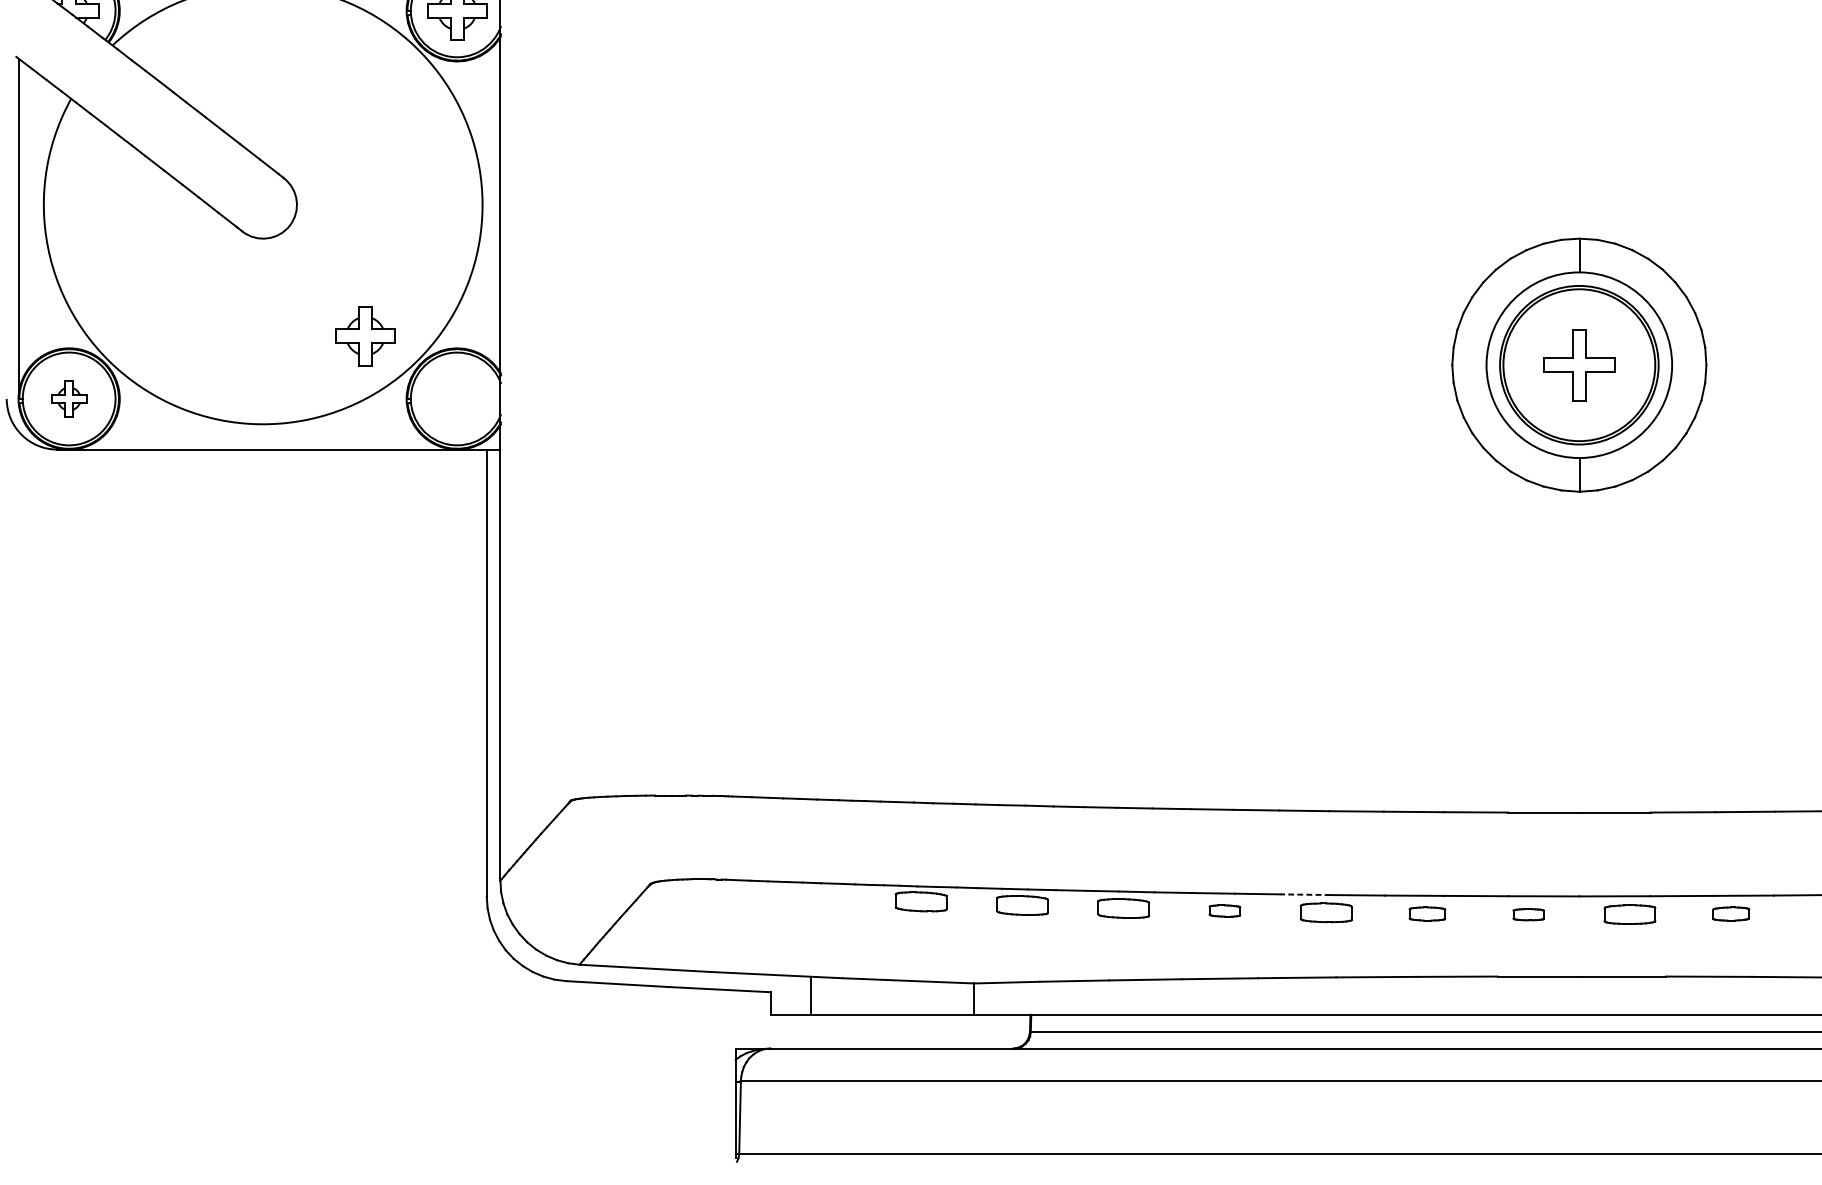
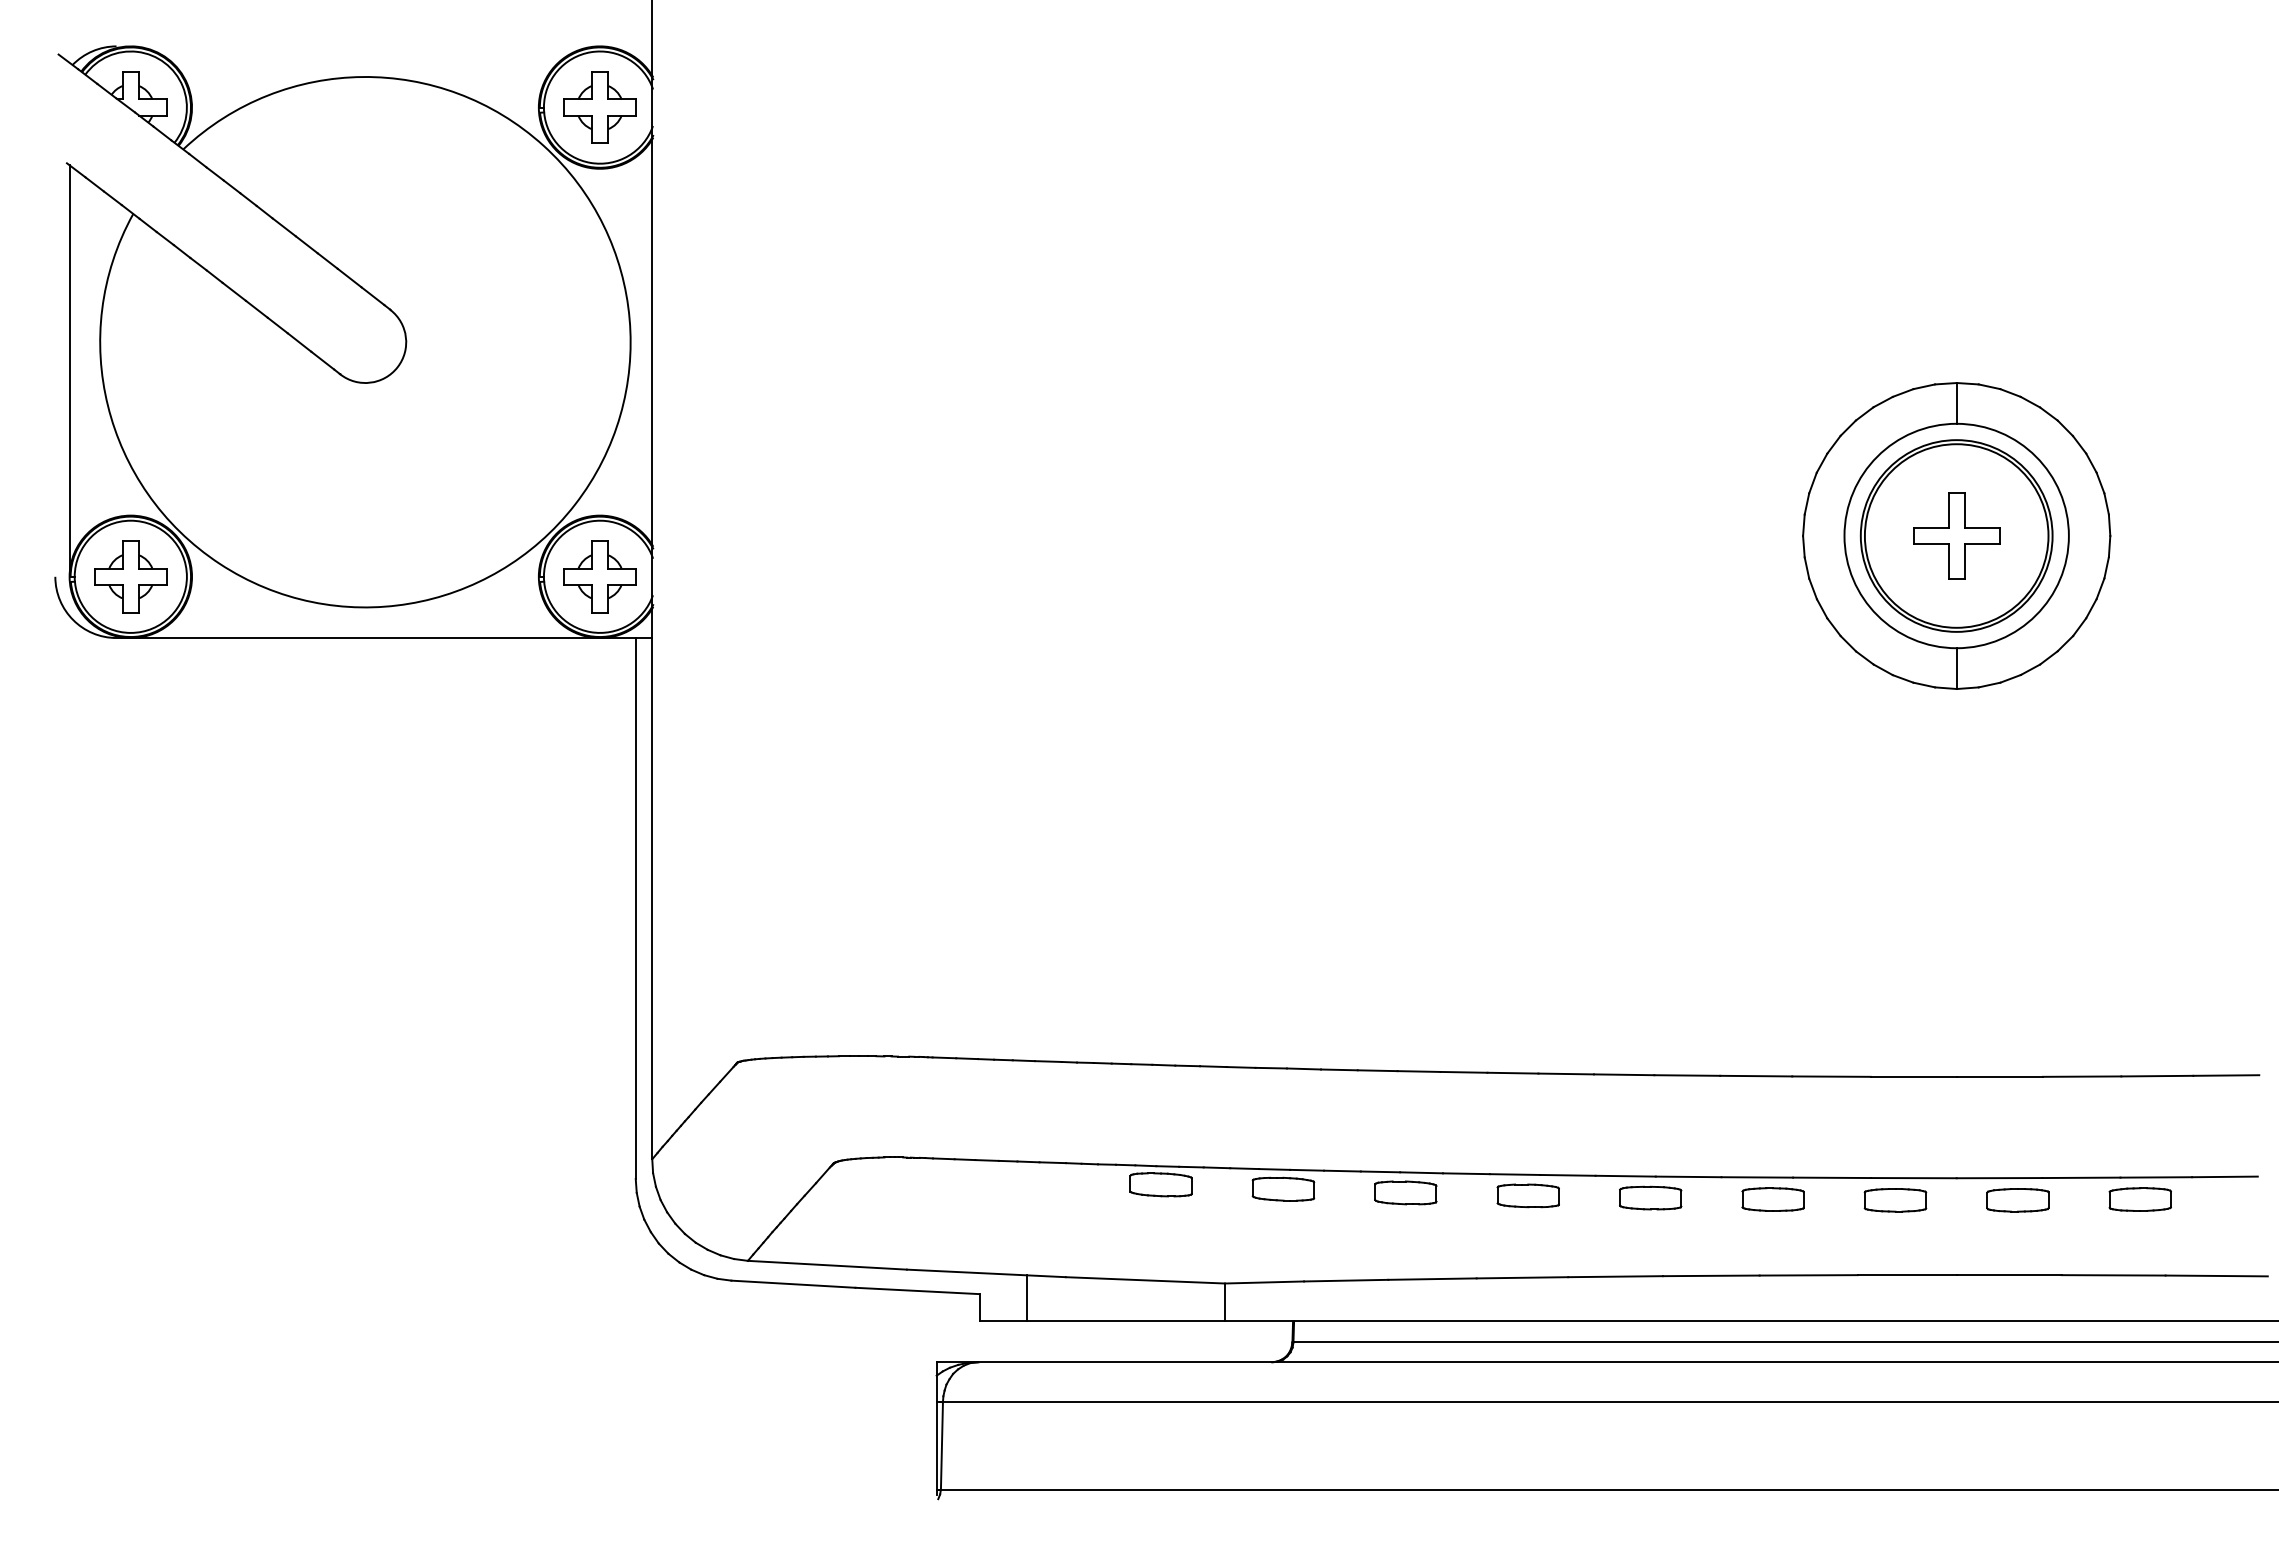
part: (365, 335) -> (599, 576), moved
part: (68, 398) -> (130, 576), size x1.67
line: (1305, 894) -> (1625, 1176), dashed -> solid
part: (1224, 910) -> (1527, 1195), size x1.67
part: (1427, 913) -> (1772, 1199), size x1.43
part: (1730, 913) -> (2139, 1199), size x1.43
part: (1528, 914) -> (1895, 1200), size x1.67

